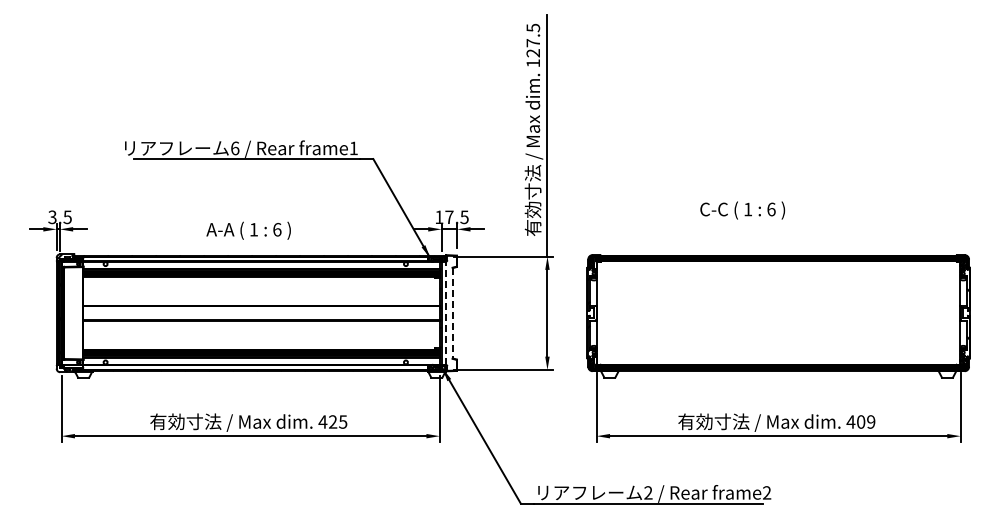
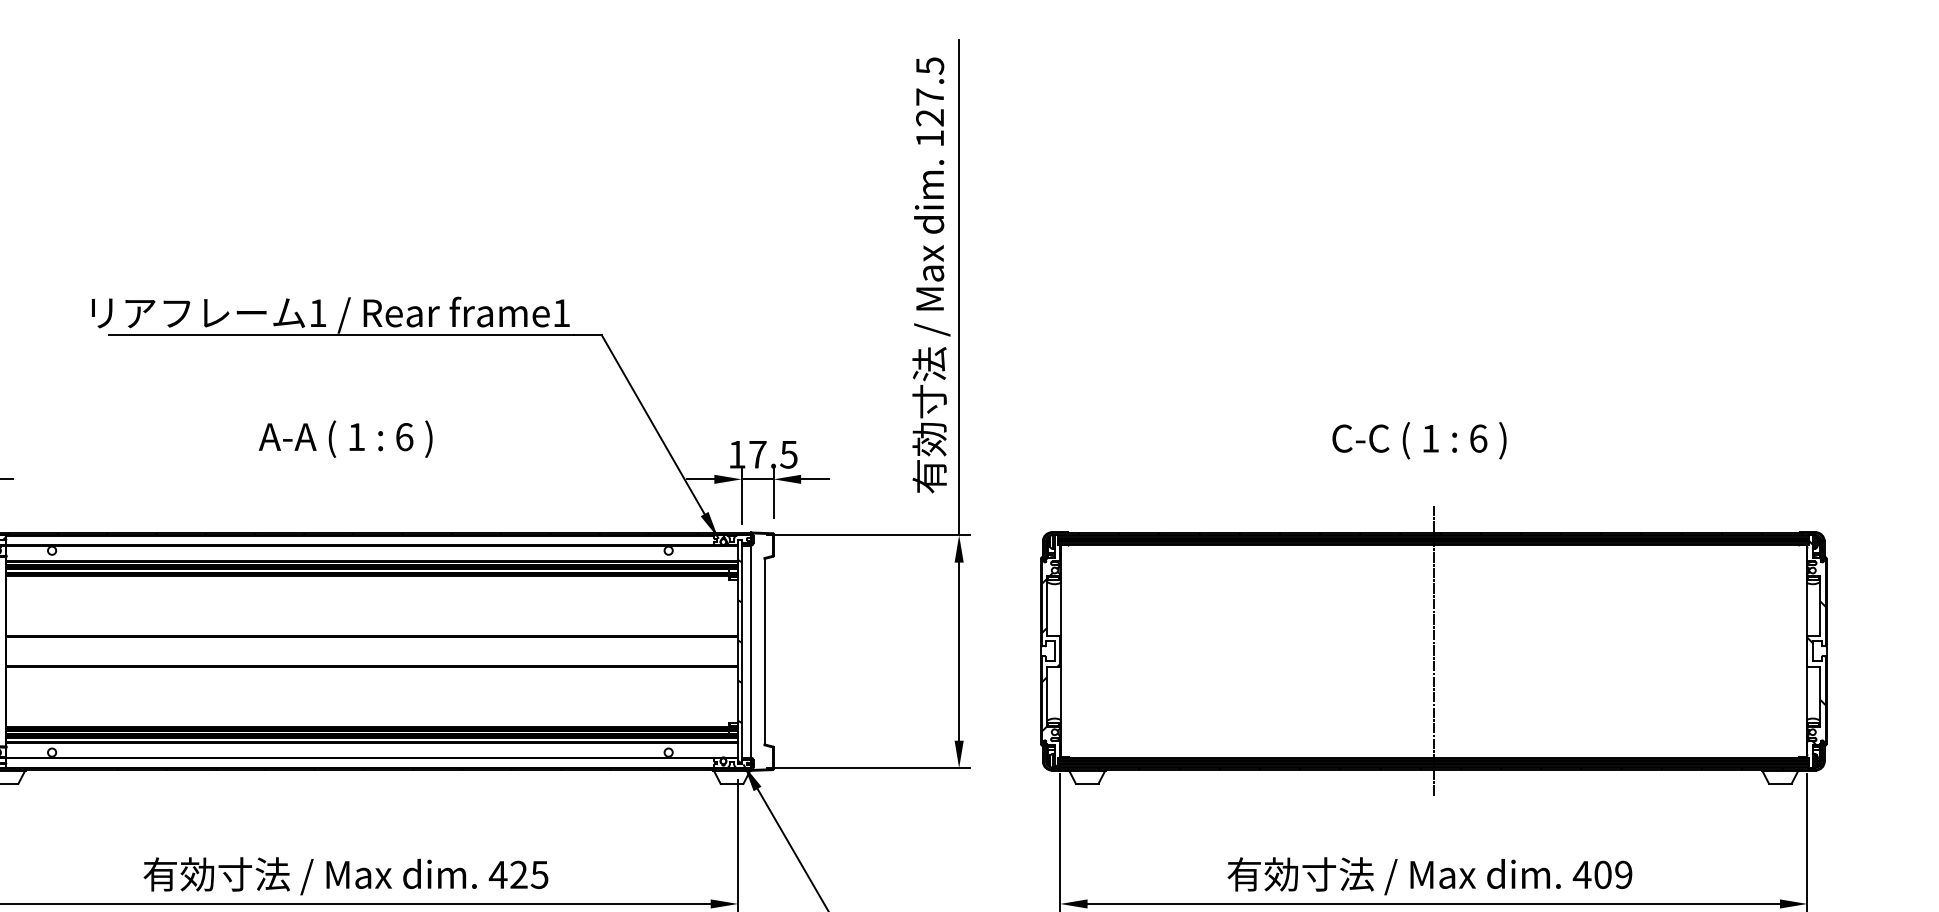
text: (235, 148) -> (318, 313), 6 -> 1
text: (742, 210) -> (1419, 440), moved
text: (248, 230) -> (345, 438), moved
line: (446, 313) -> (751, 652), dashed -> solid
line: (452, 313) -> (764, 652), dashed -> solid
line: (778, 313) -> (1433, 652), added

